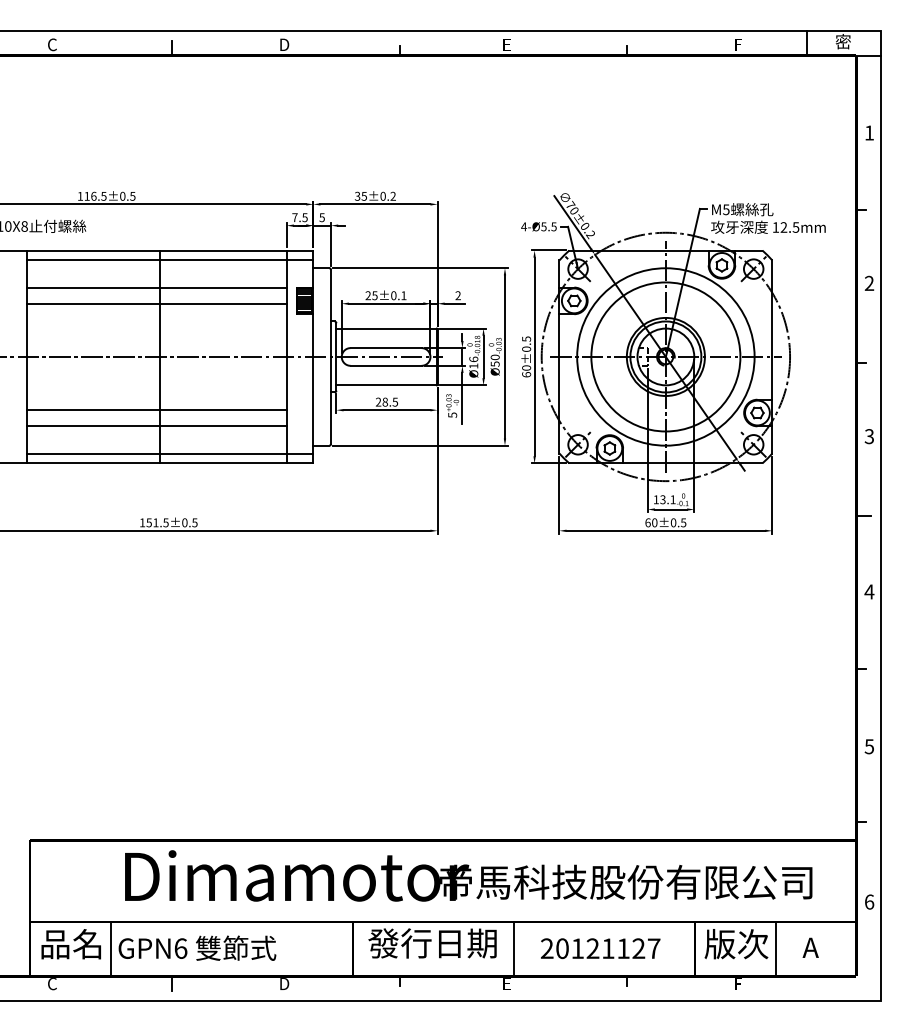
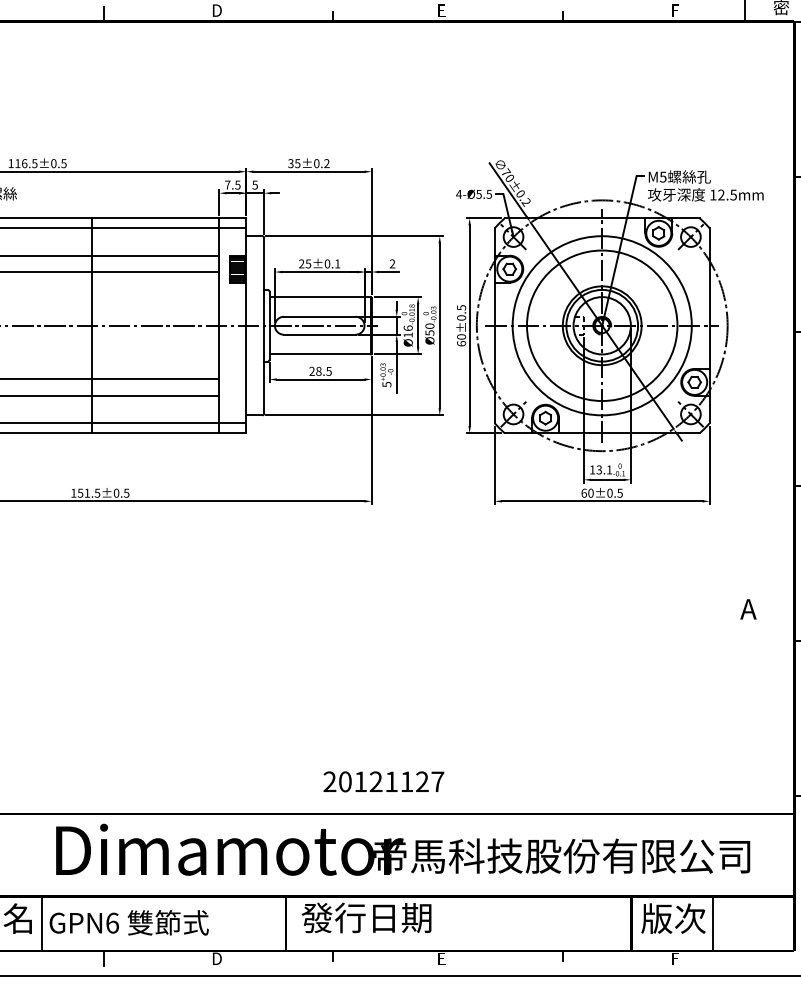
text: (810, 947) -> (748, 609), moved
text: (600, 948) -> (383, 781), moved
line: (514, 949) -> (449, 924), removed

